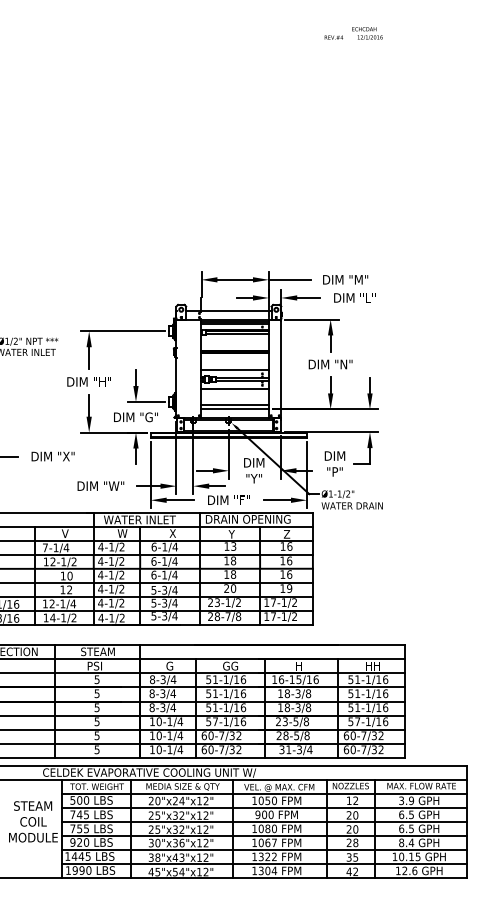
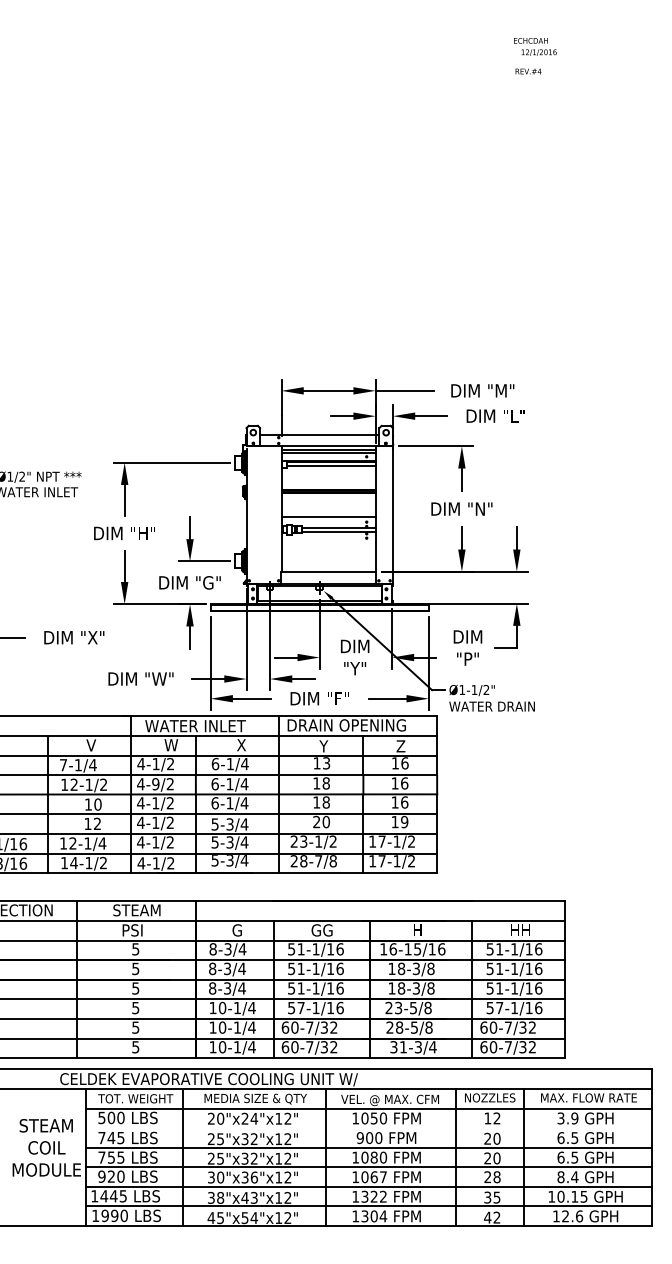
text: (367, 33) -> (535, 46), moved
text: (333, 37) -> (528, 71), moved
line: (235, 389) -> (328, 543), removed
line: (235, 405) -> (328, 566), removed
text: (111, 561) -> (155, 784), 4-1/2 -> 4-9/2
line: (264, 807) -> (369, 1128), removed

